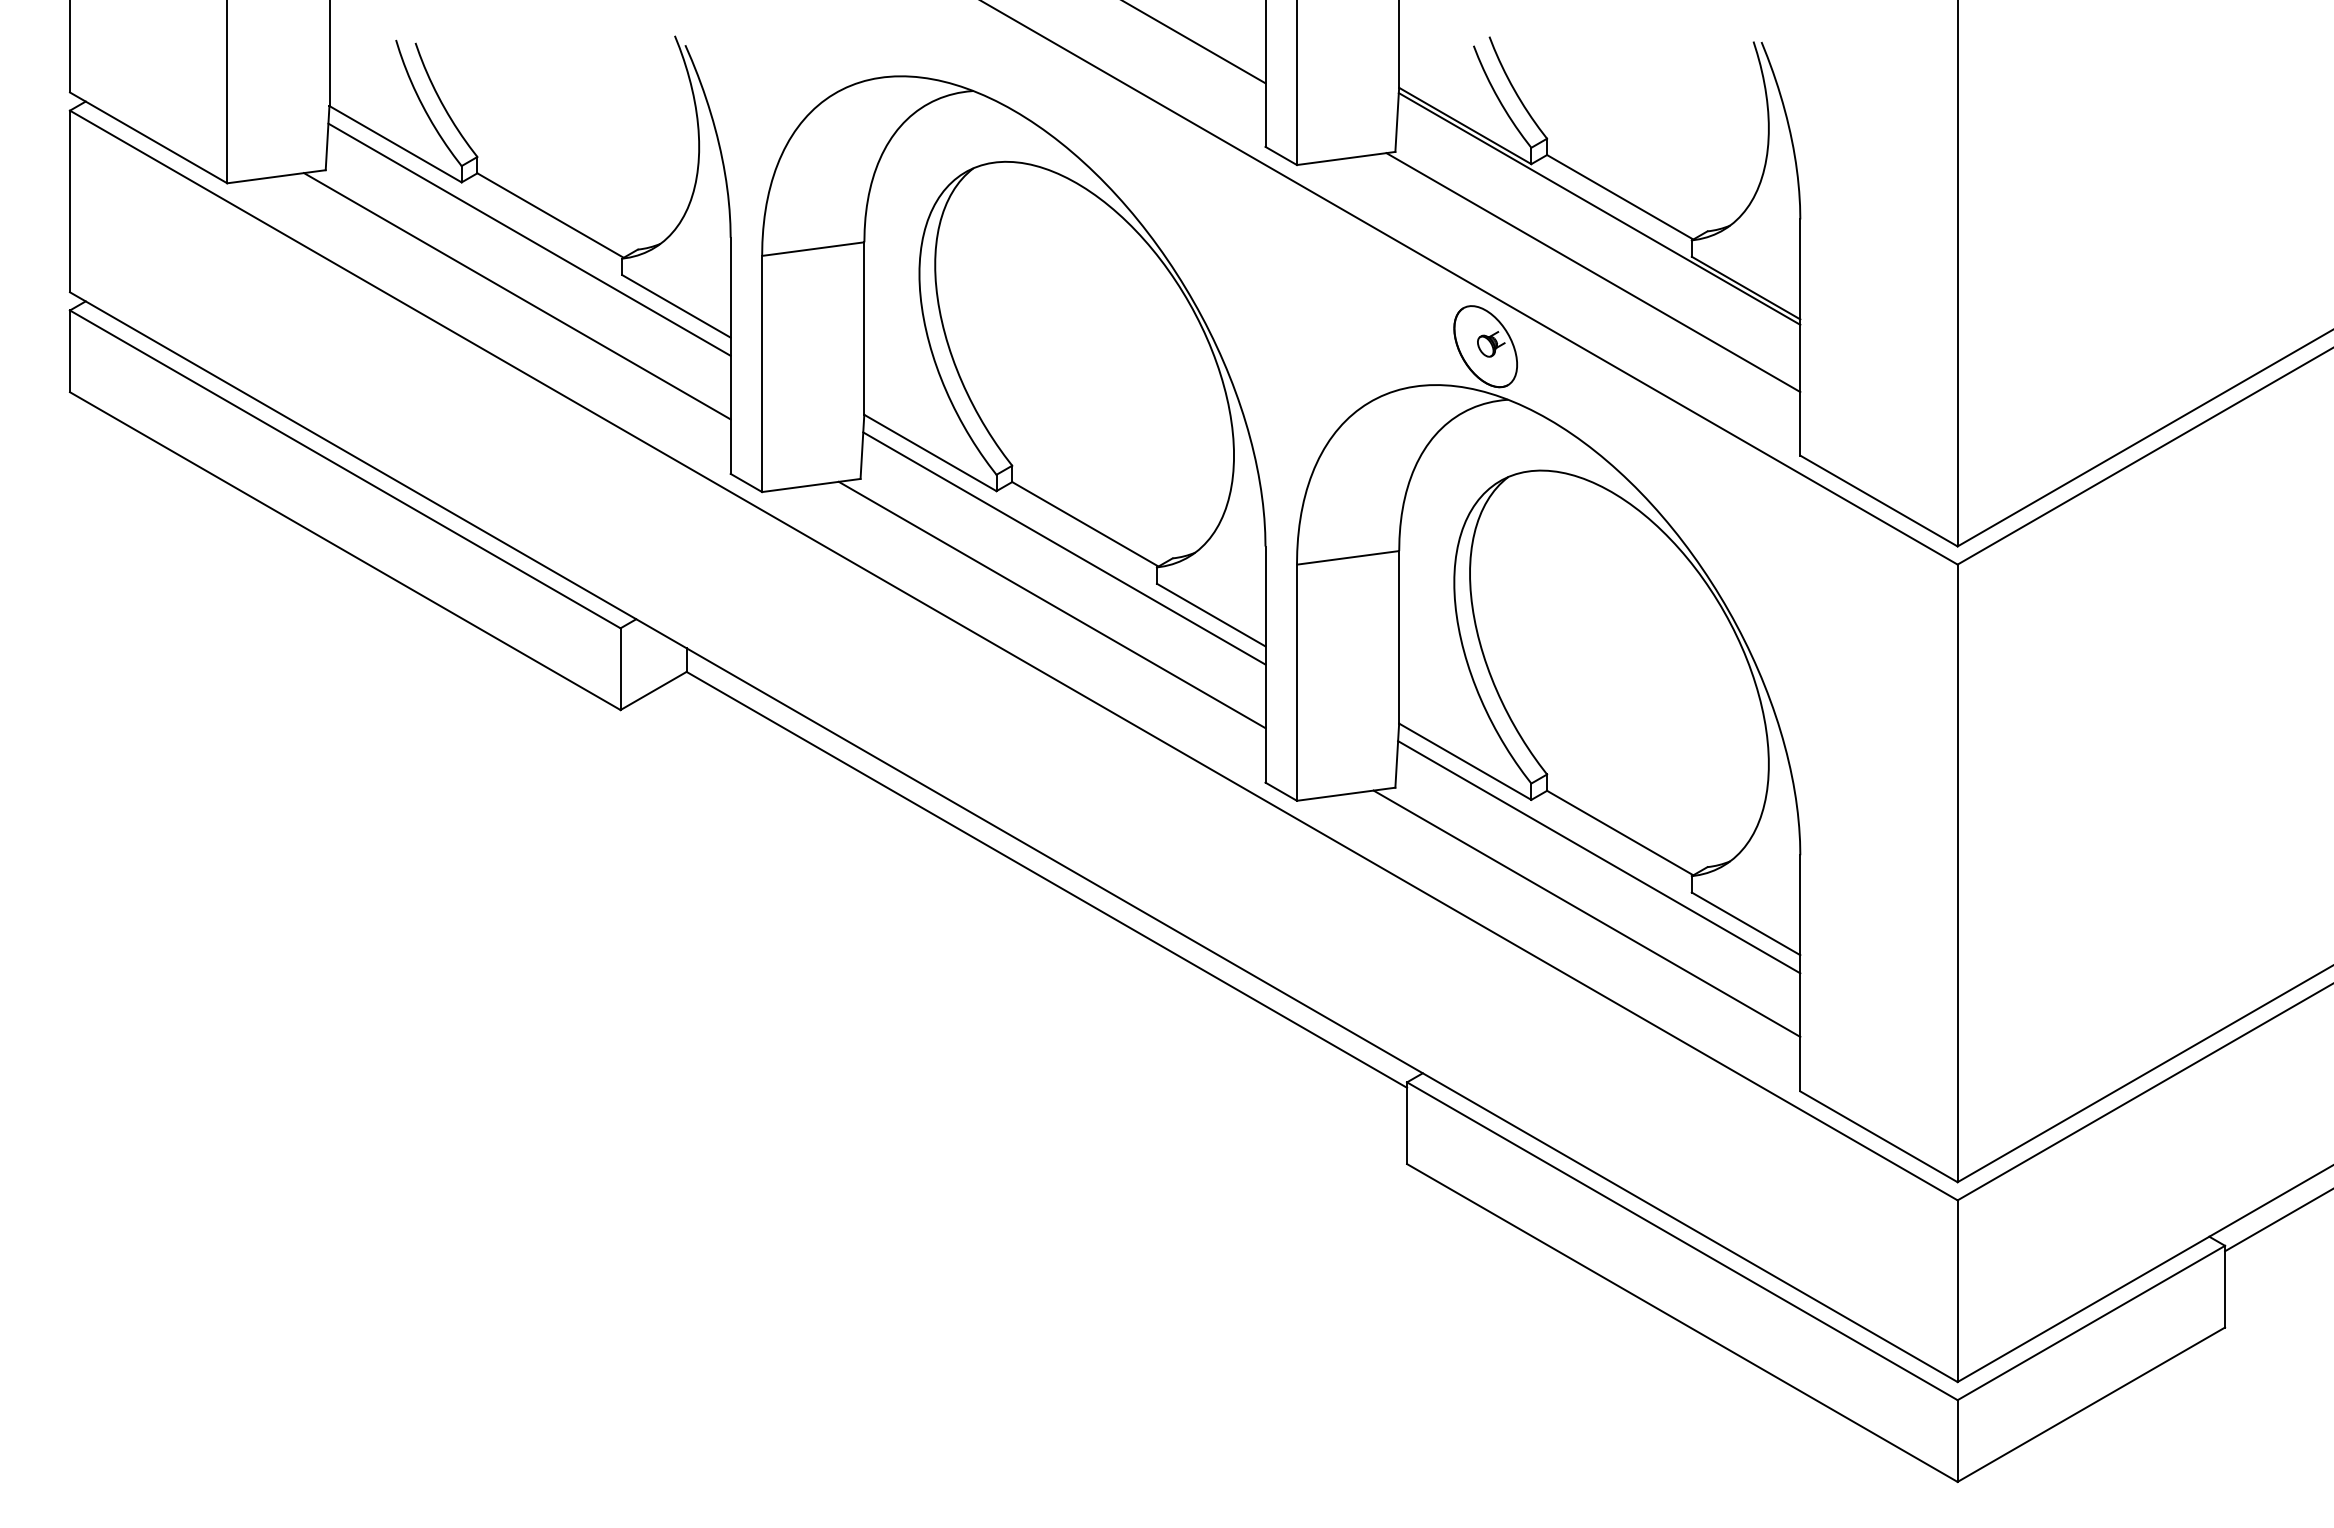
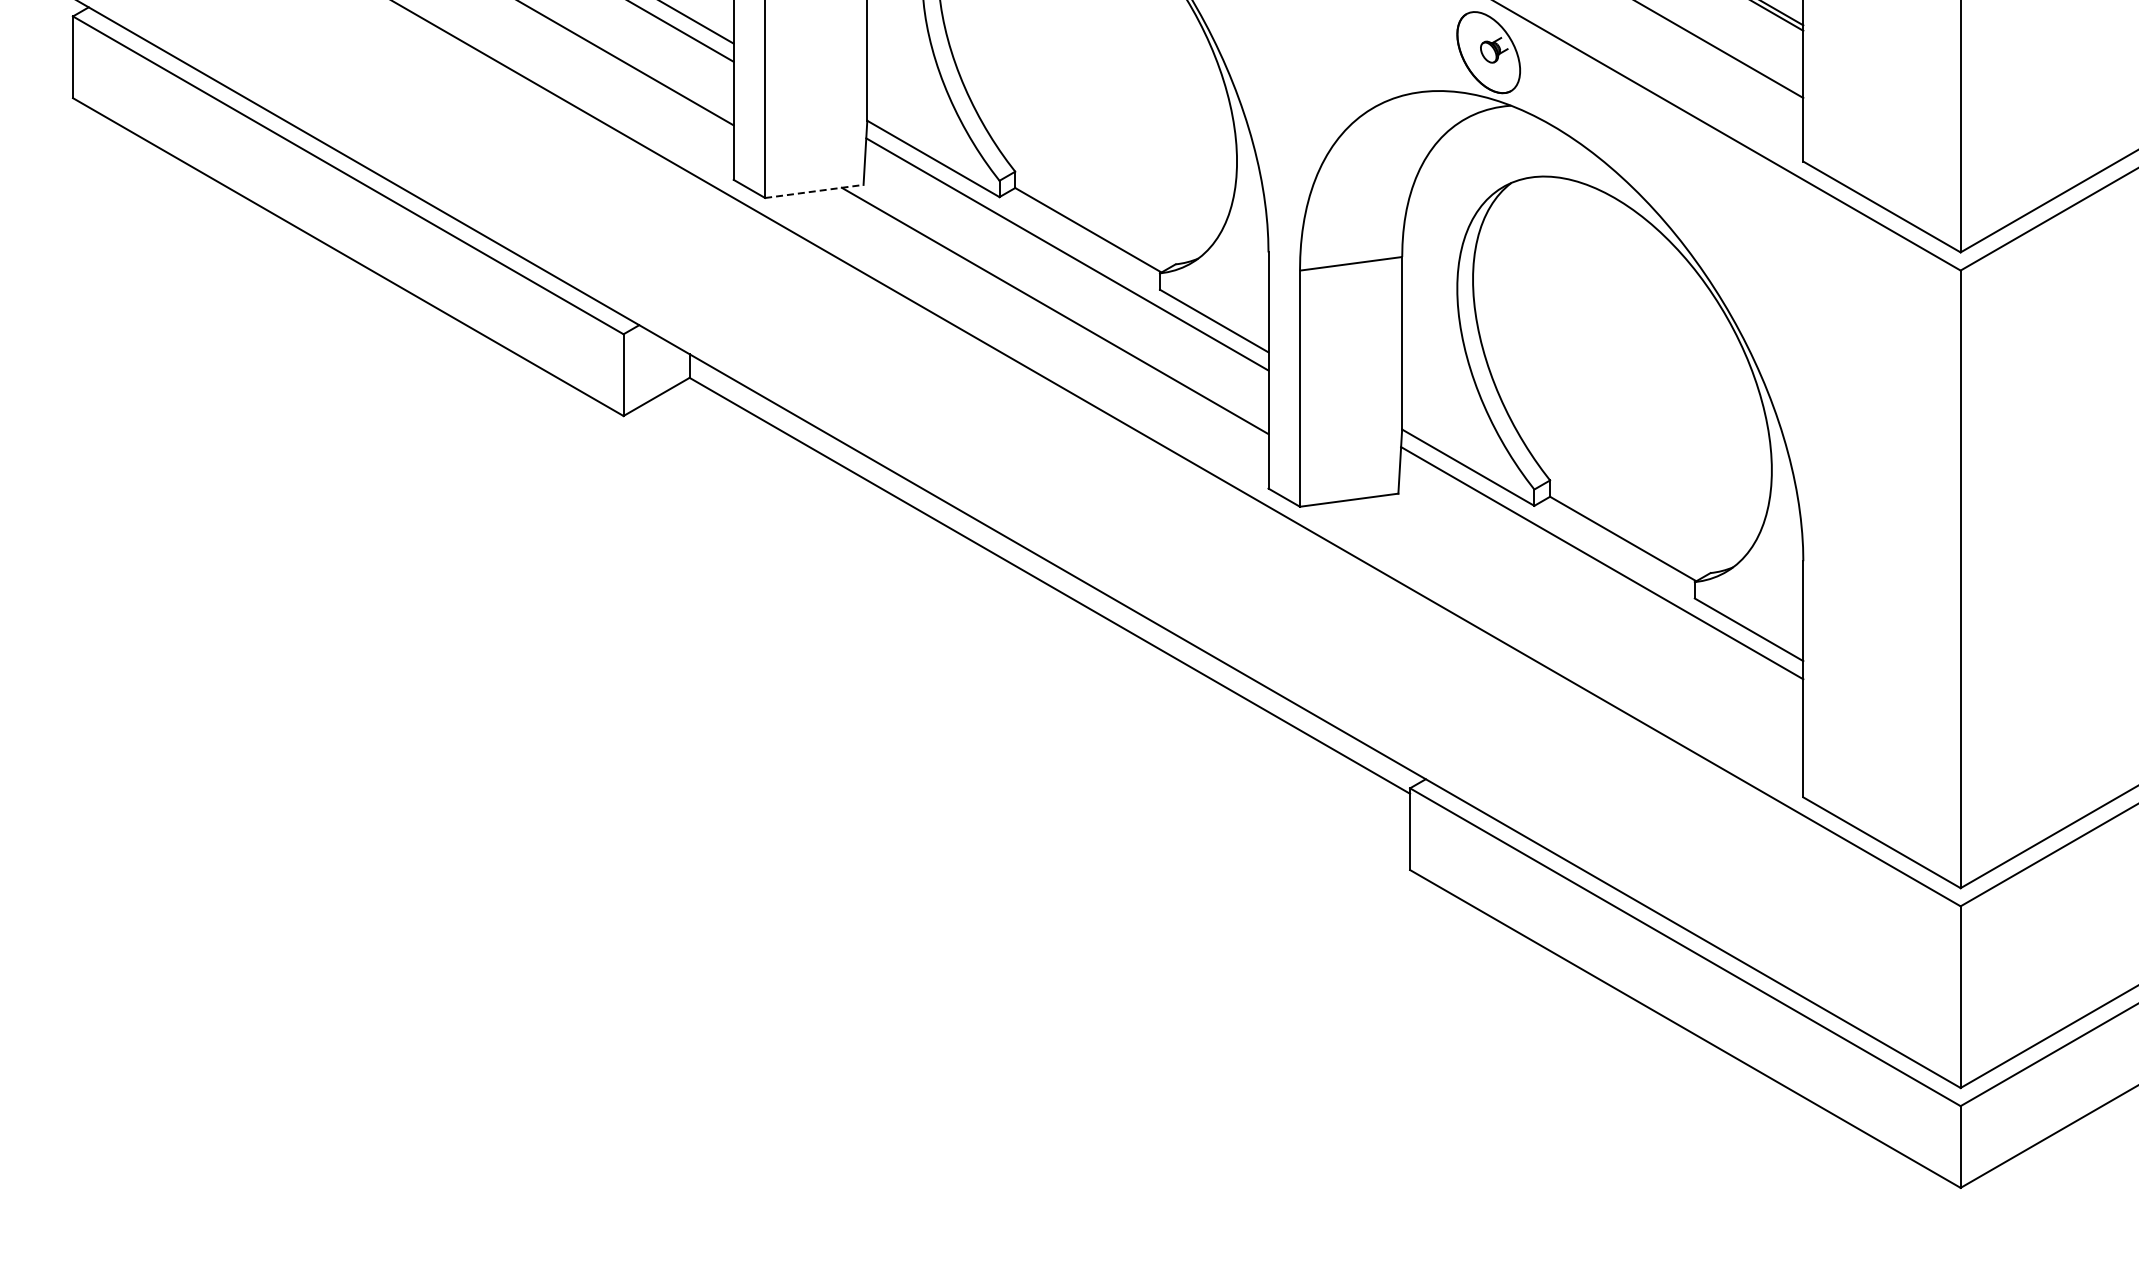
line: (811, 485) -> (814, 191), solid -> dashed
line: (1586, 913) -> (1589, 619), removed

